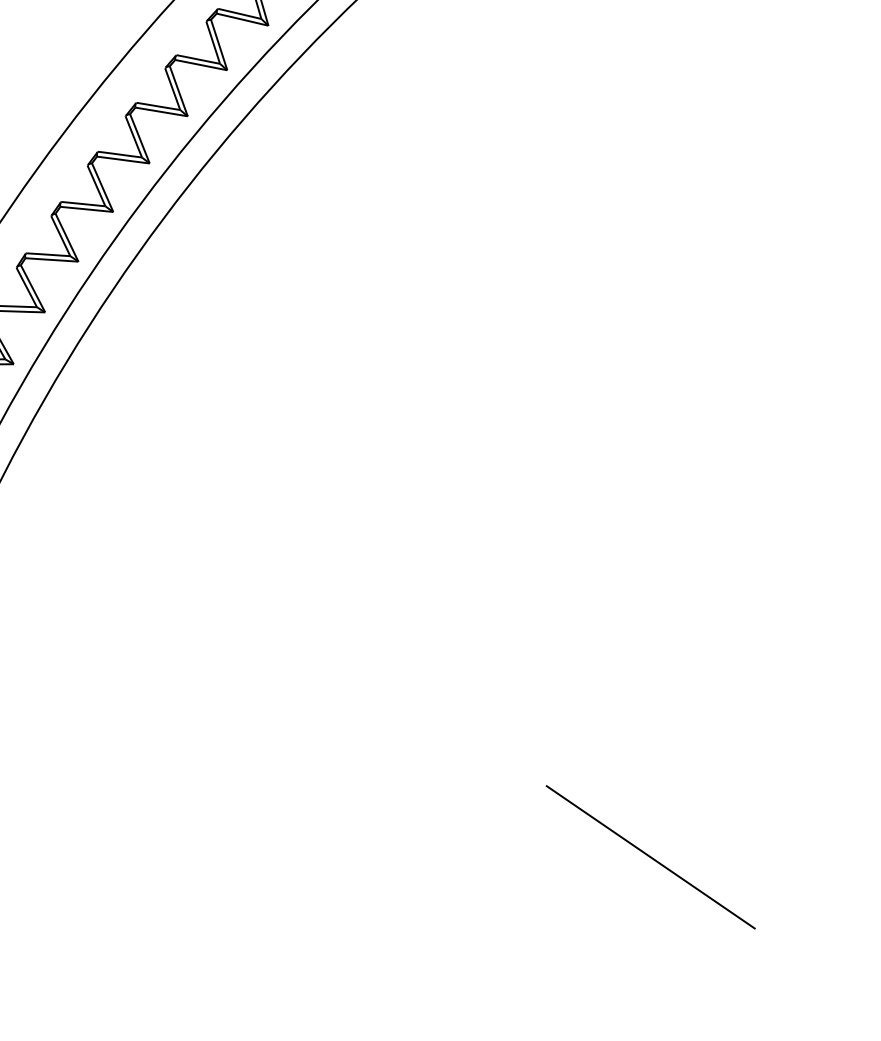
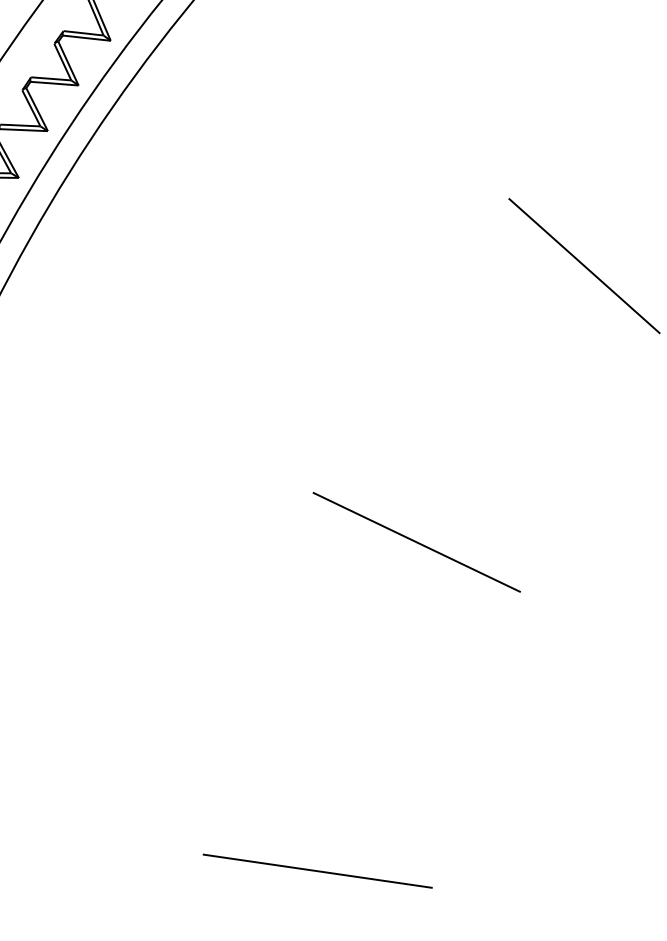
line: (788, 307) -> (584, 265), added
line: (650, 857) -> (416, 542), moved
line: (396, 921) -> (317, 870), added

